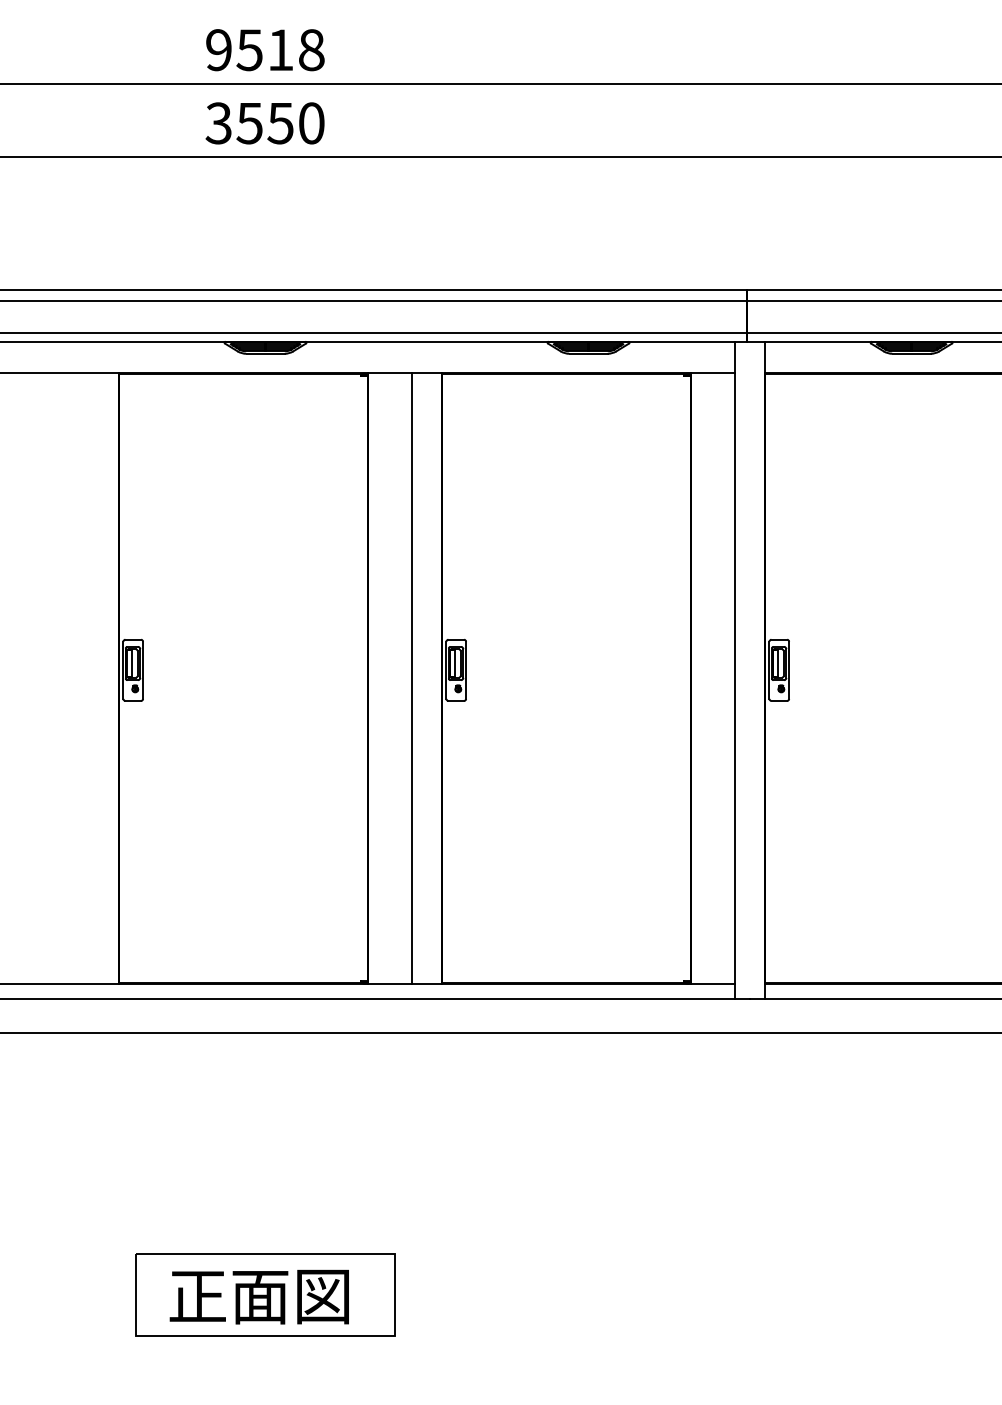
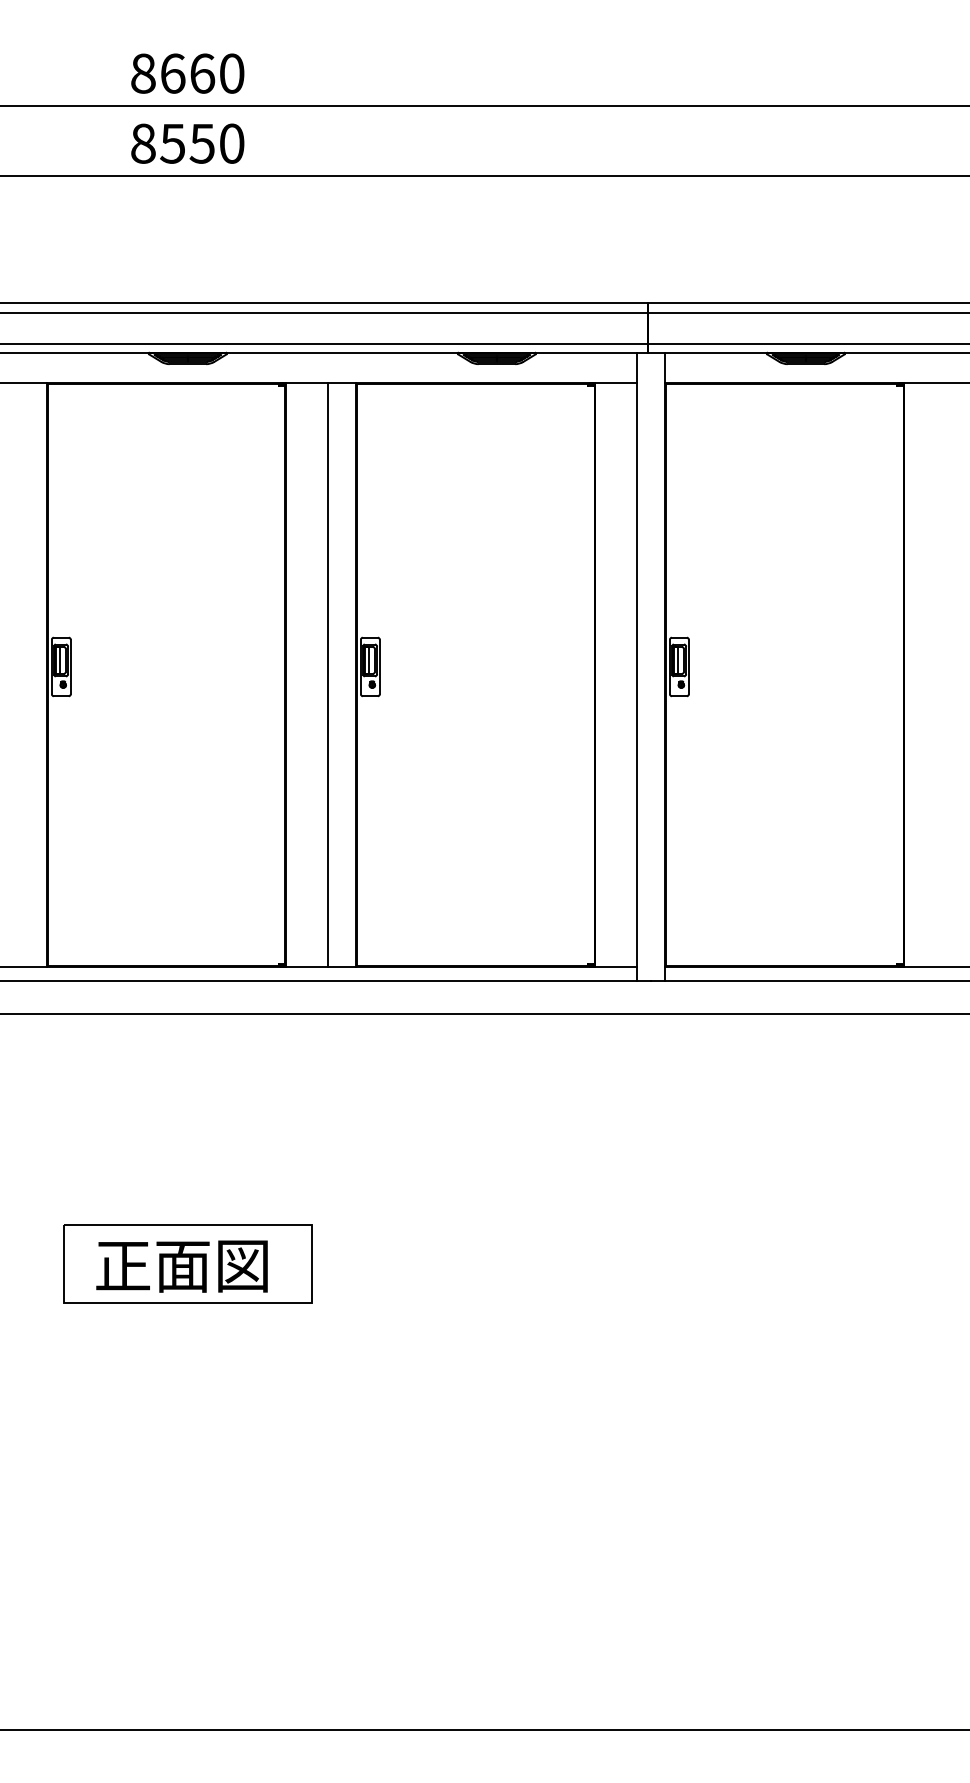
text: (265, 49) -> (187, 73), 9518 -> 8660
text: (218, 123) -> (142, 143), 3550 -> 8550

